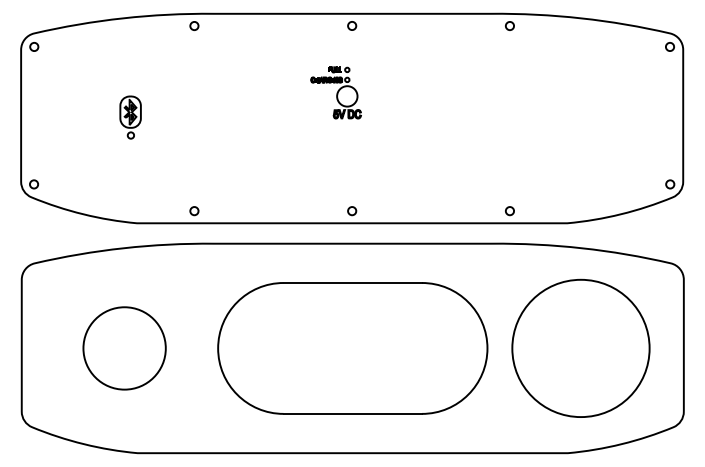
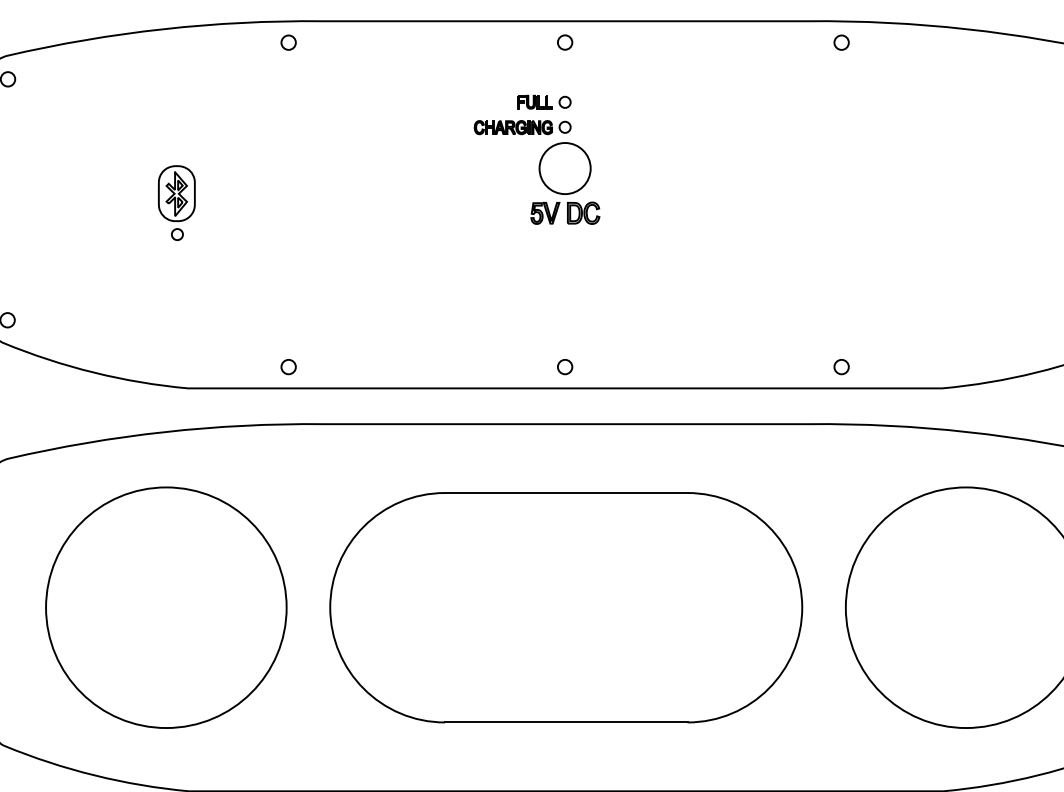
part: (335, 92) -> (535, 159), size x1.43
circle: (124, 348) -> (166, 607), size x1.67

